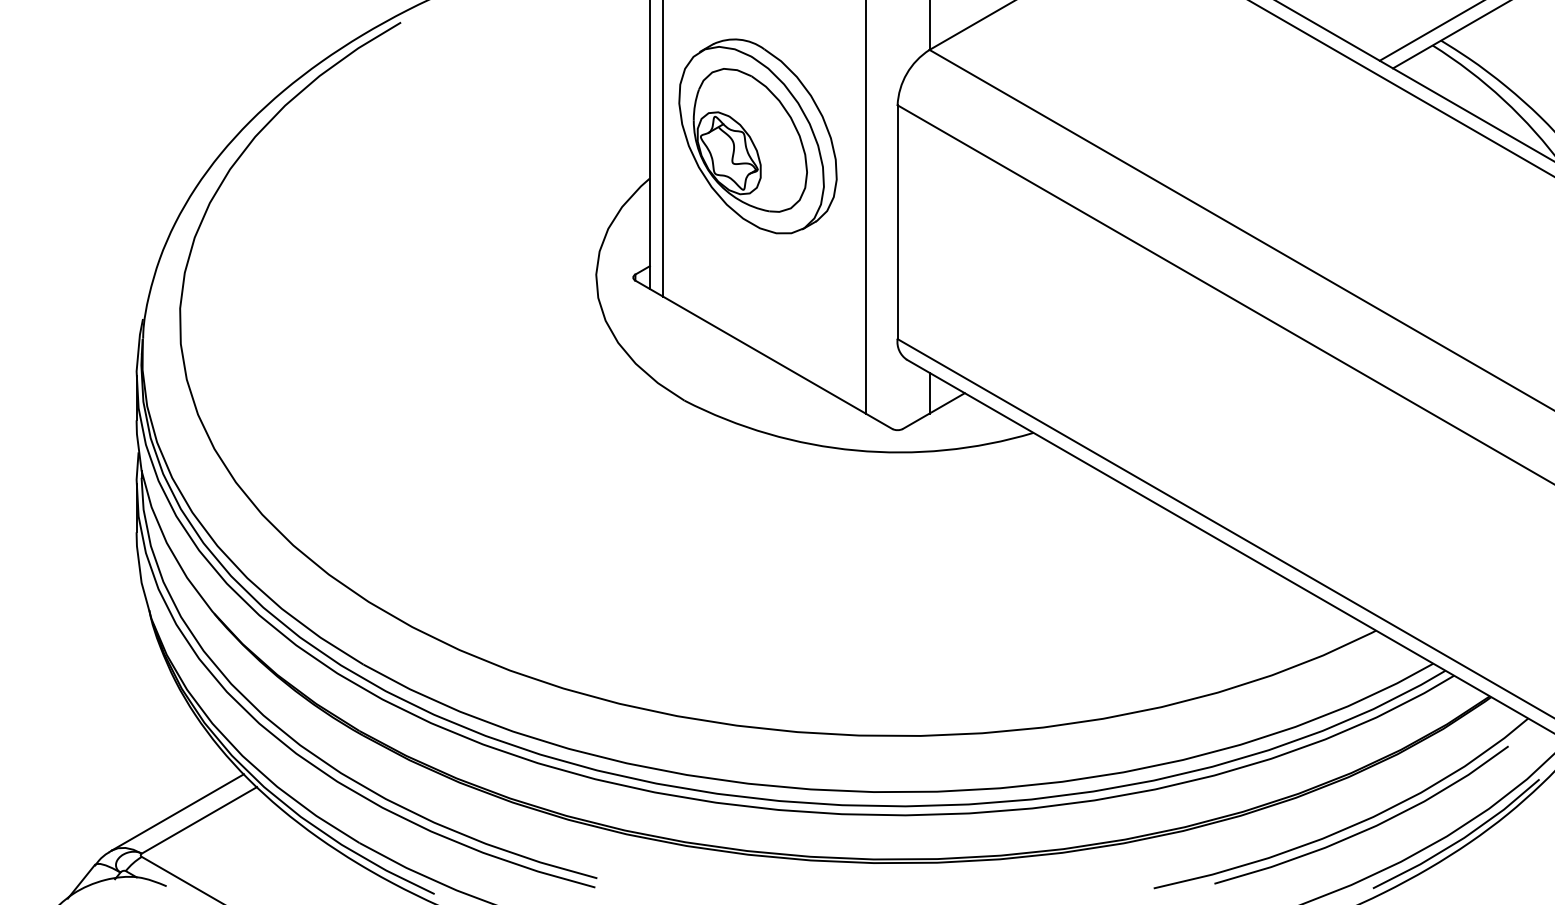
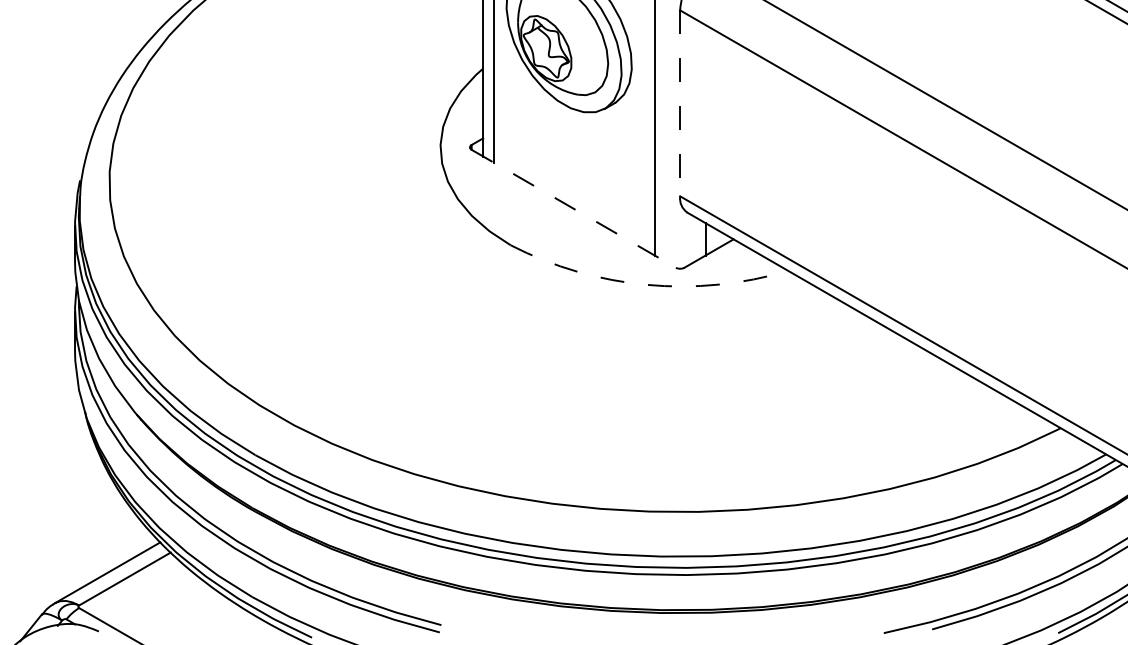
line: (897, 222) -> (680, 103), solid -> dashed
line: (764, 355) -> (574, 209), solid -> dashed
arc: (855, 450) -> (646, 284), solid -> dashed

